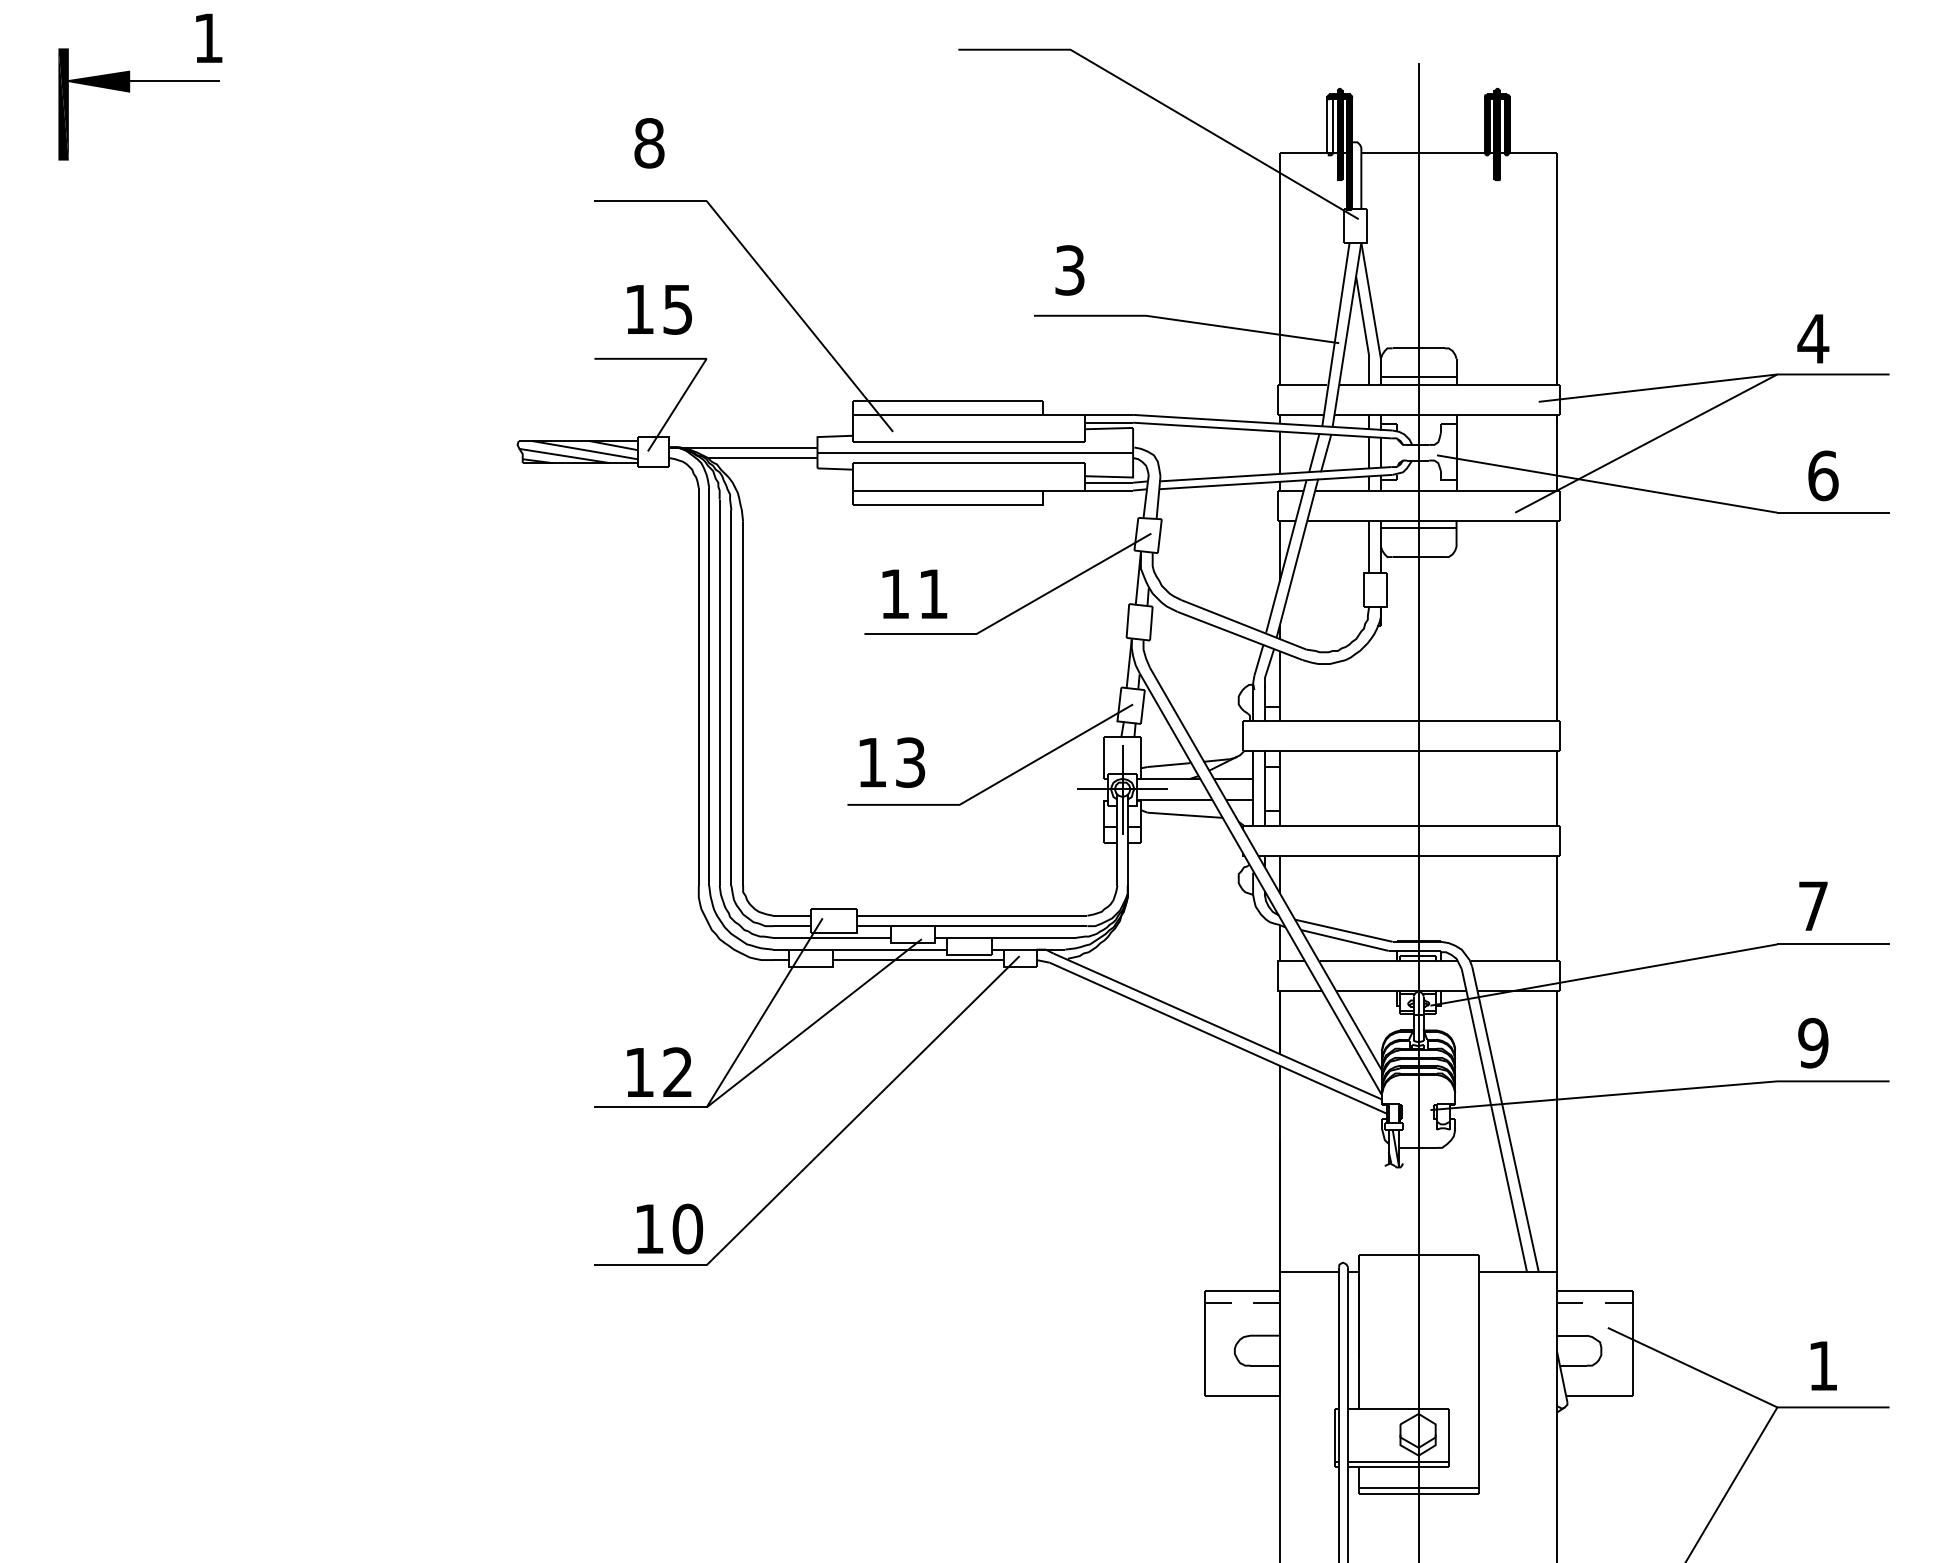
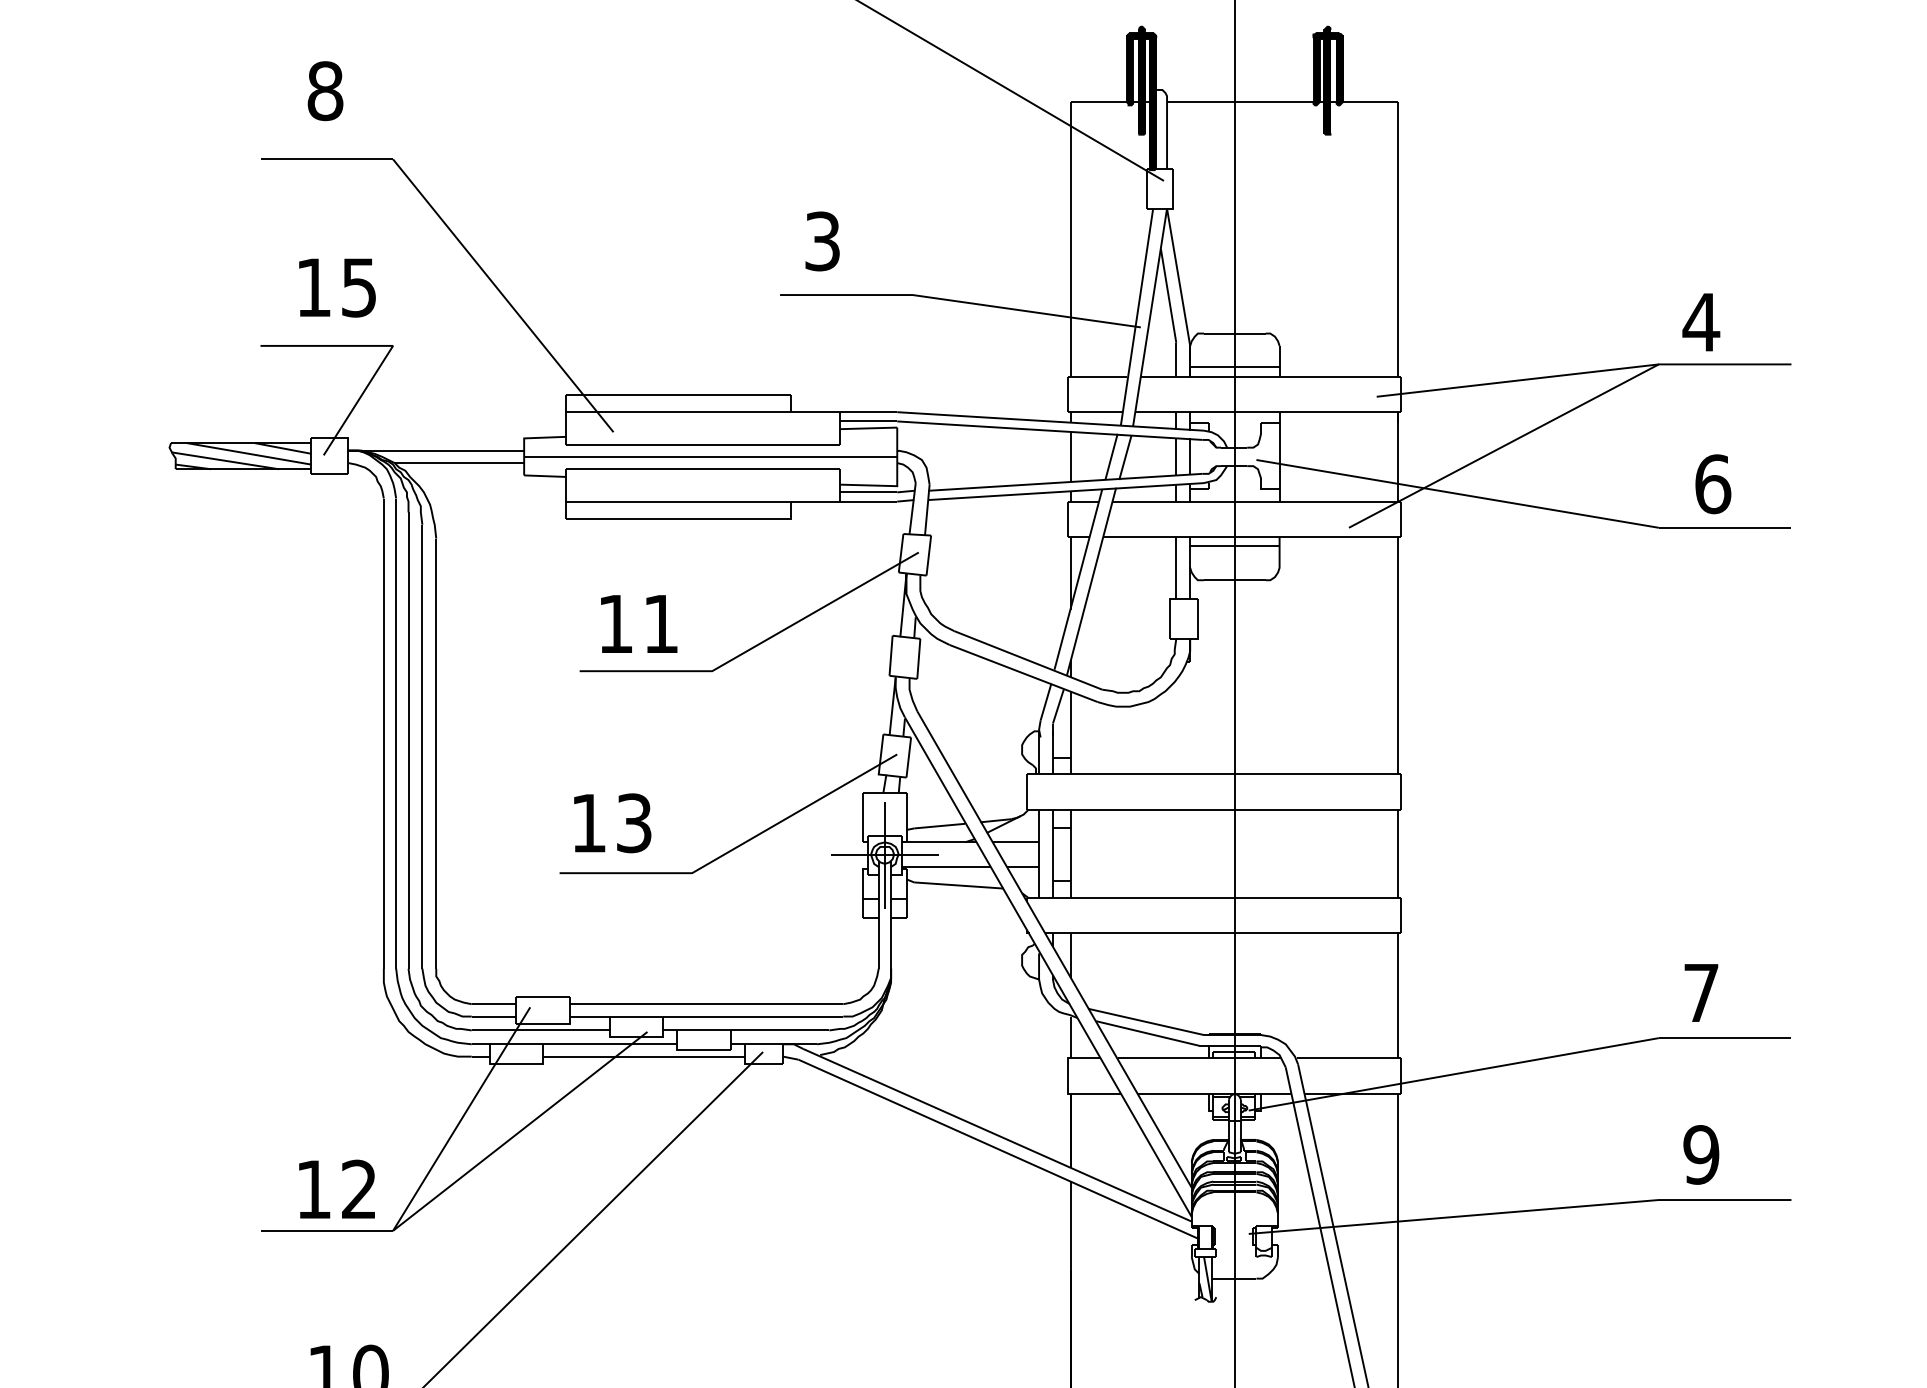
fill: (1329, 124) -> (1129, 68), added

